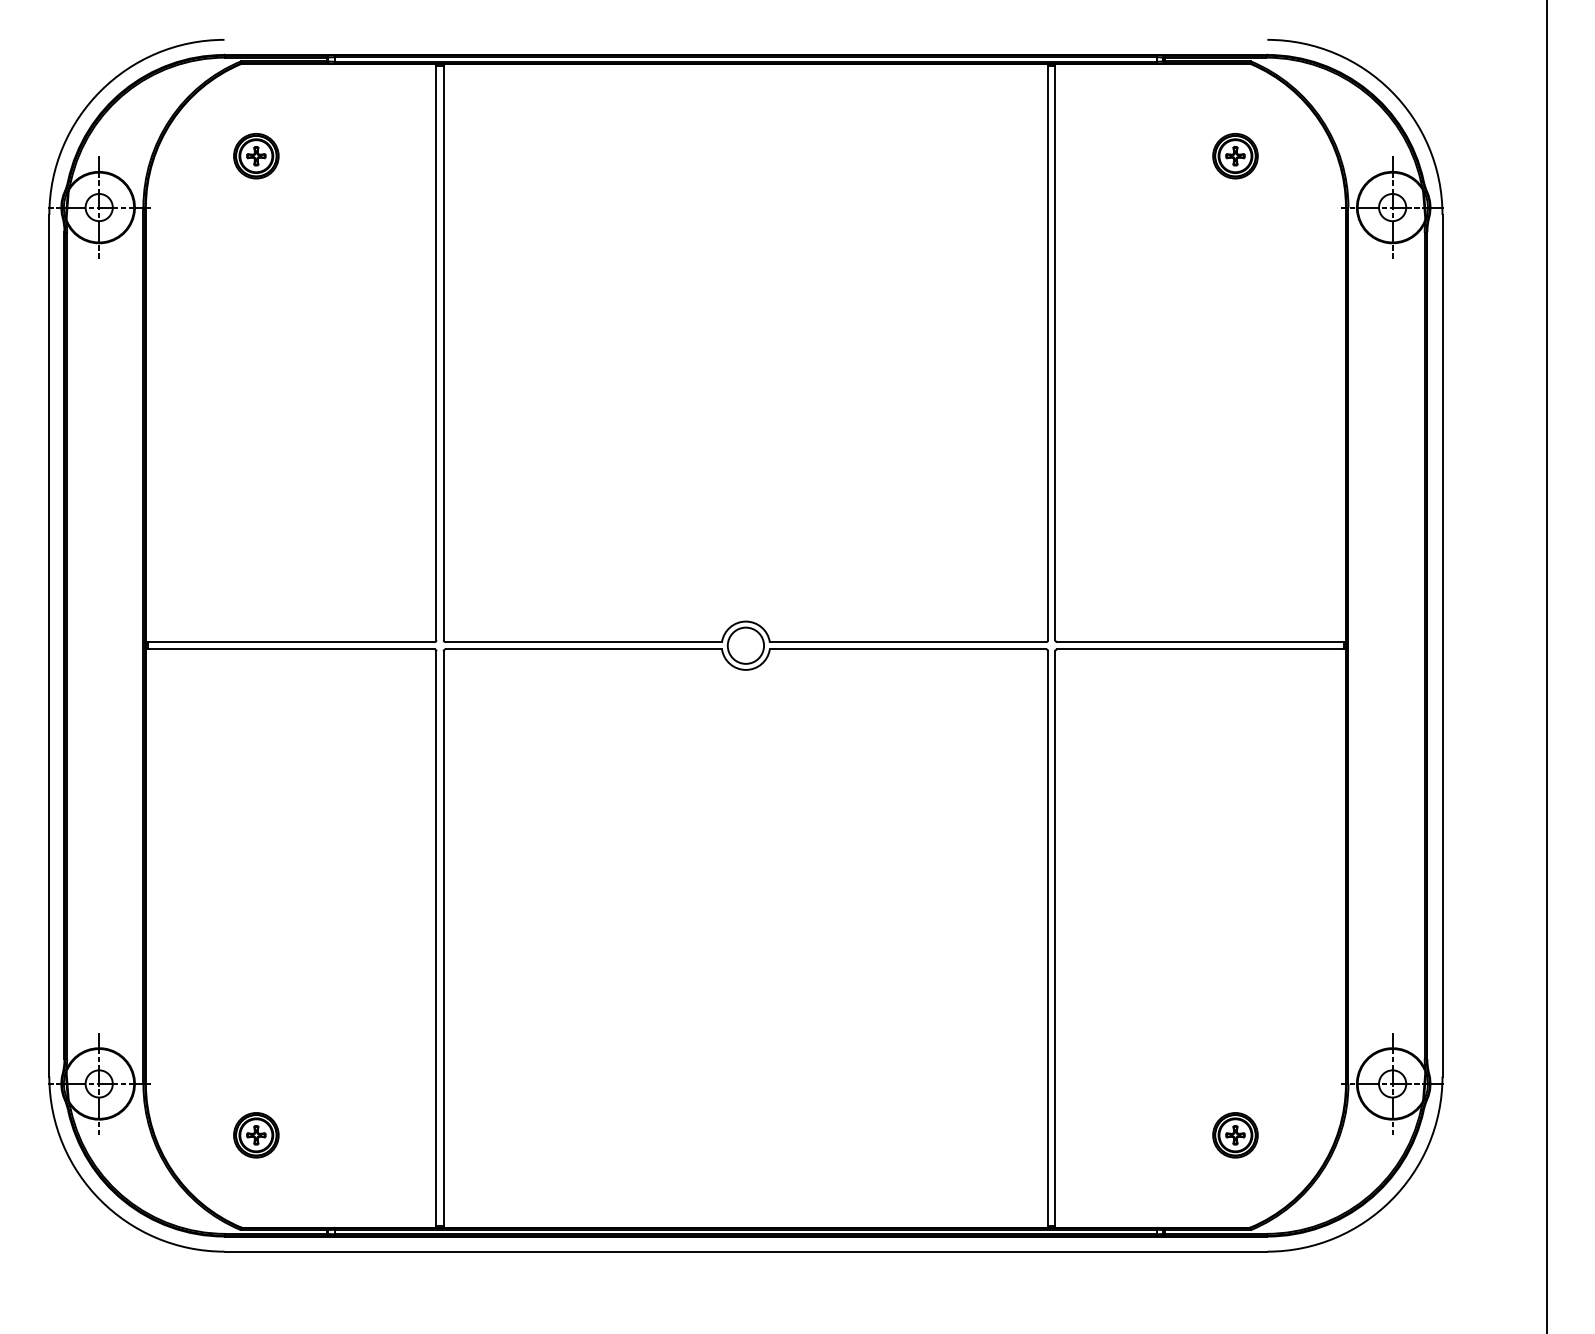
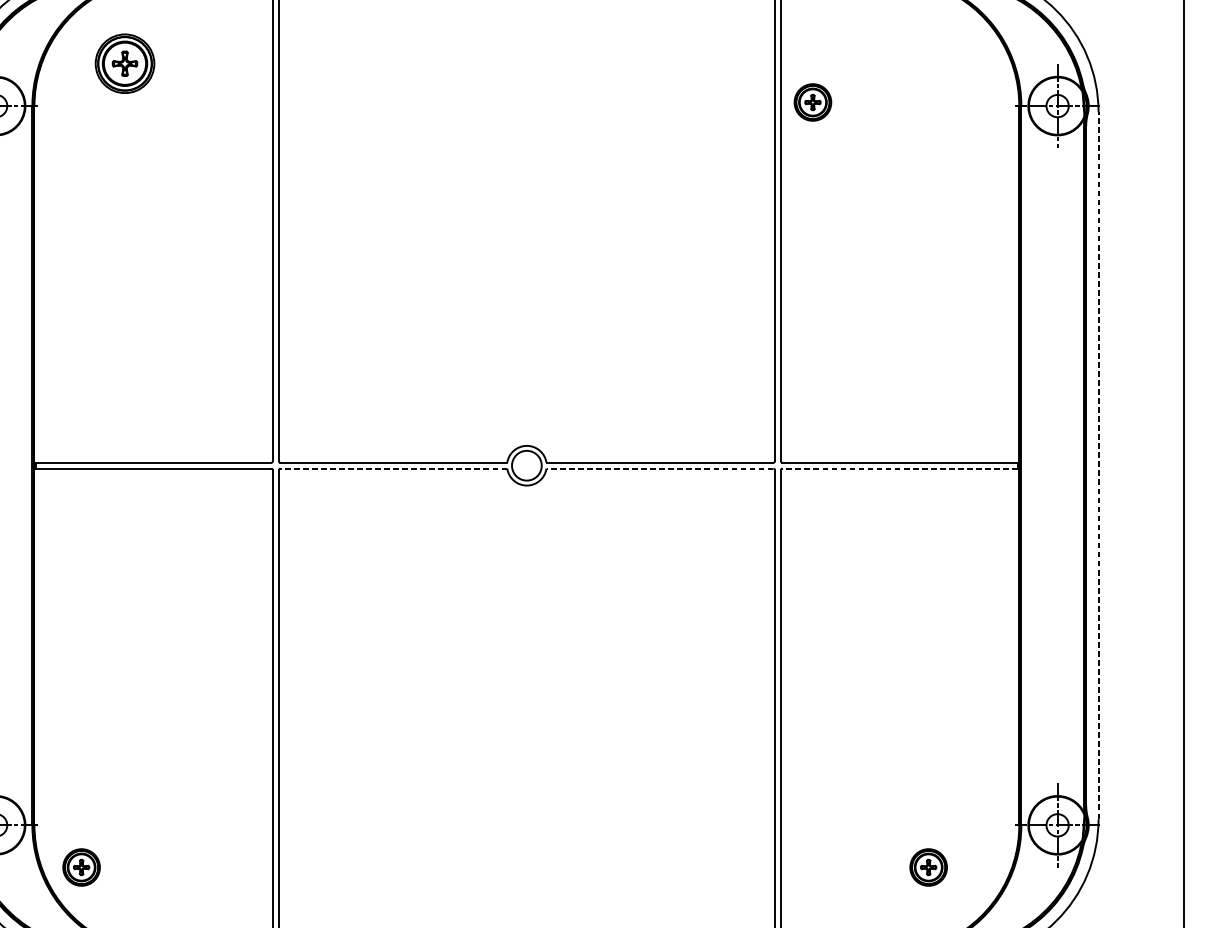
part: (256, 156) -> (125, 64), size x1.6
part: (1235, 156) -> (812, 102), moved
line: (1442, 645) -> (1098, 465), solid -> dashed
line: (583, 649) -> (393, 468), solid -> dashed
line: (907, 649) -> (659, 468), solid -> dashed
line: (1200, 649) -> (899, 468), solid -> dashed
part: (256, 1135) -> (81, 867), moved

